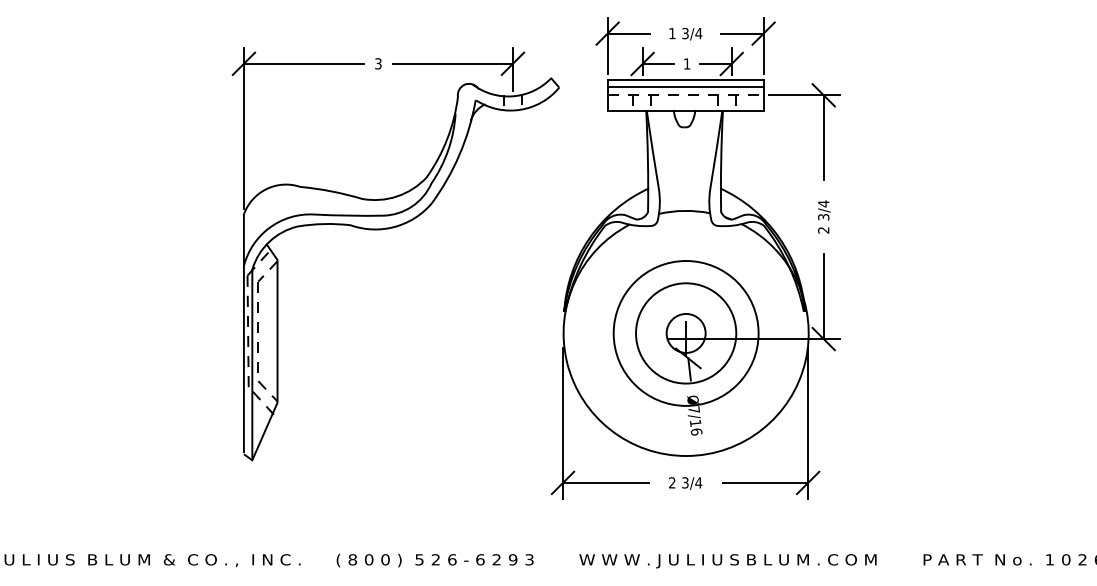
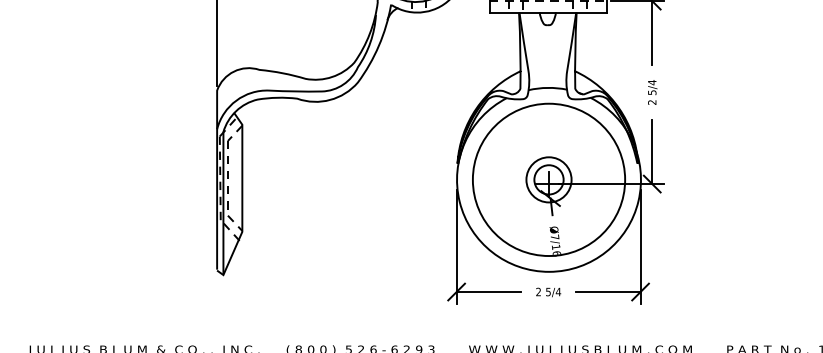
text: (823, 217) -> (652, 92), 3/4 -> 5/4
circle: (685, 332) -> (548, 179), size x1.4
circle: (686, 333) -> (549, 179), size x0.6
text: (685, 482) -> (548, 291), 3/4 -> 5/4

